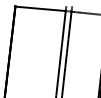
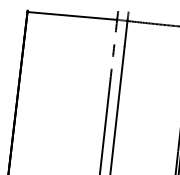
arc: (63, 26) -> (113, 47), solid -> dashed

